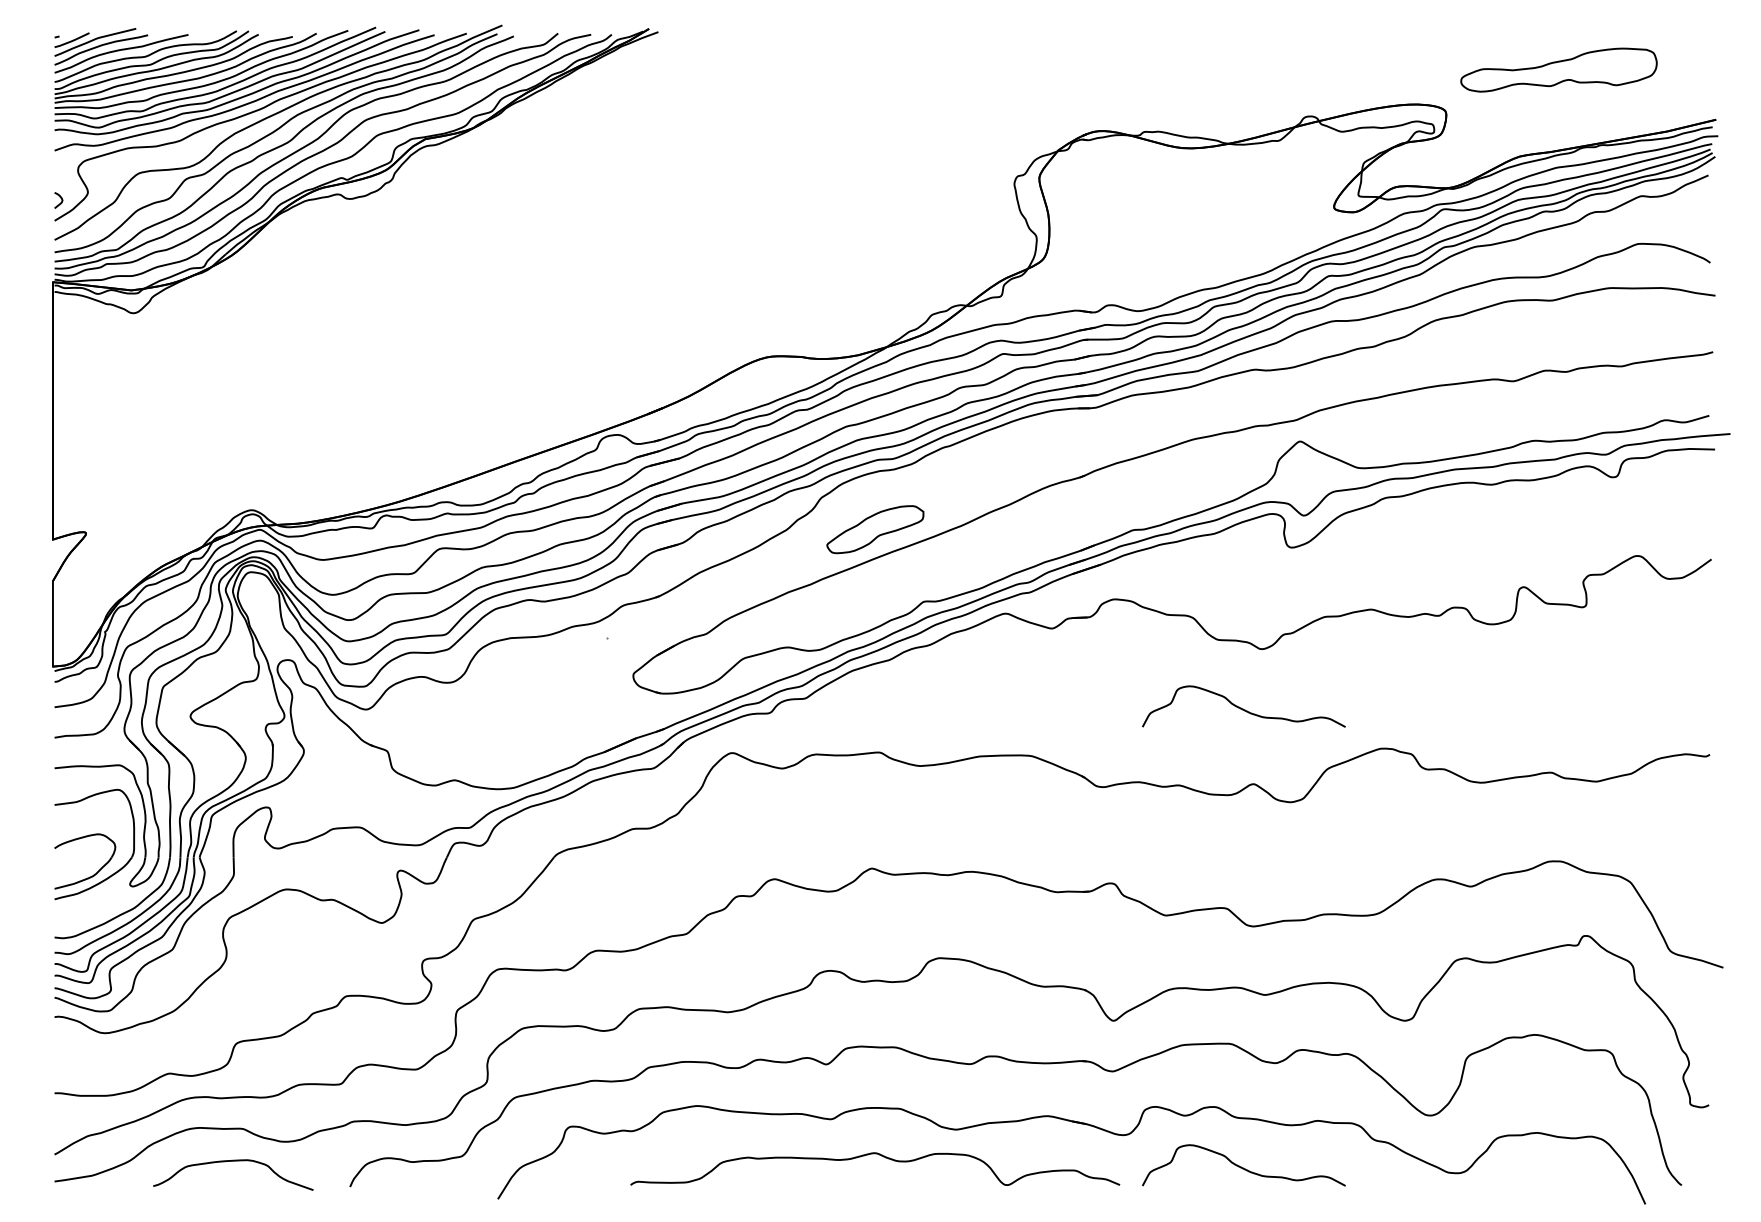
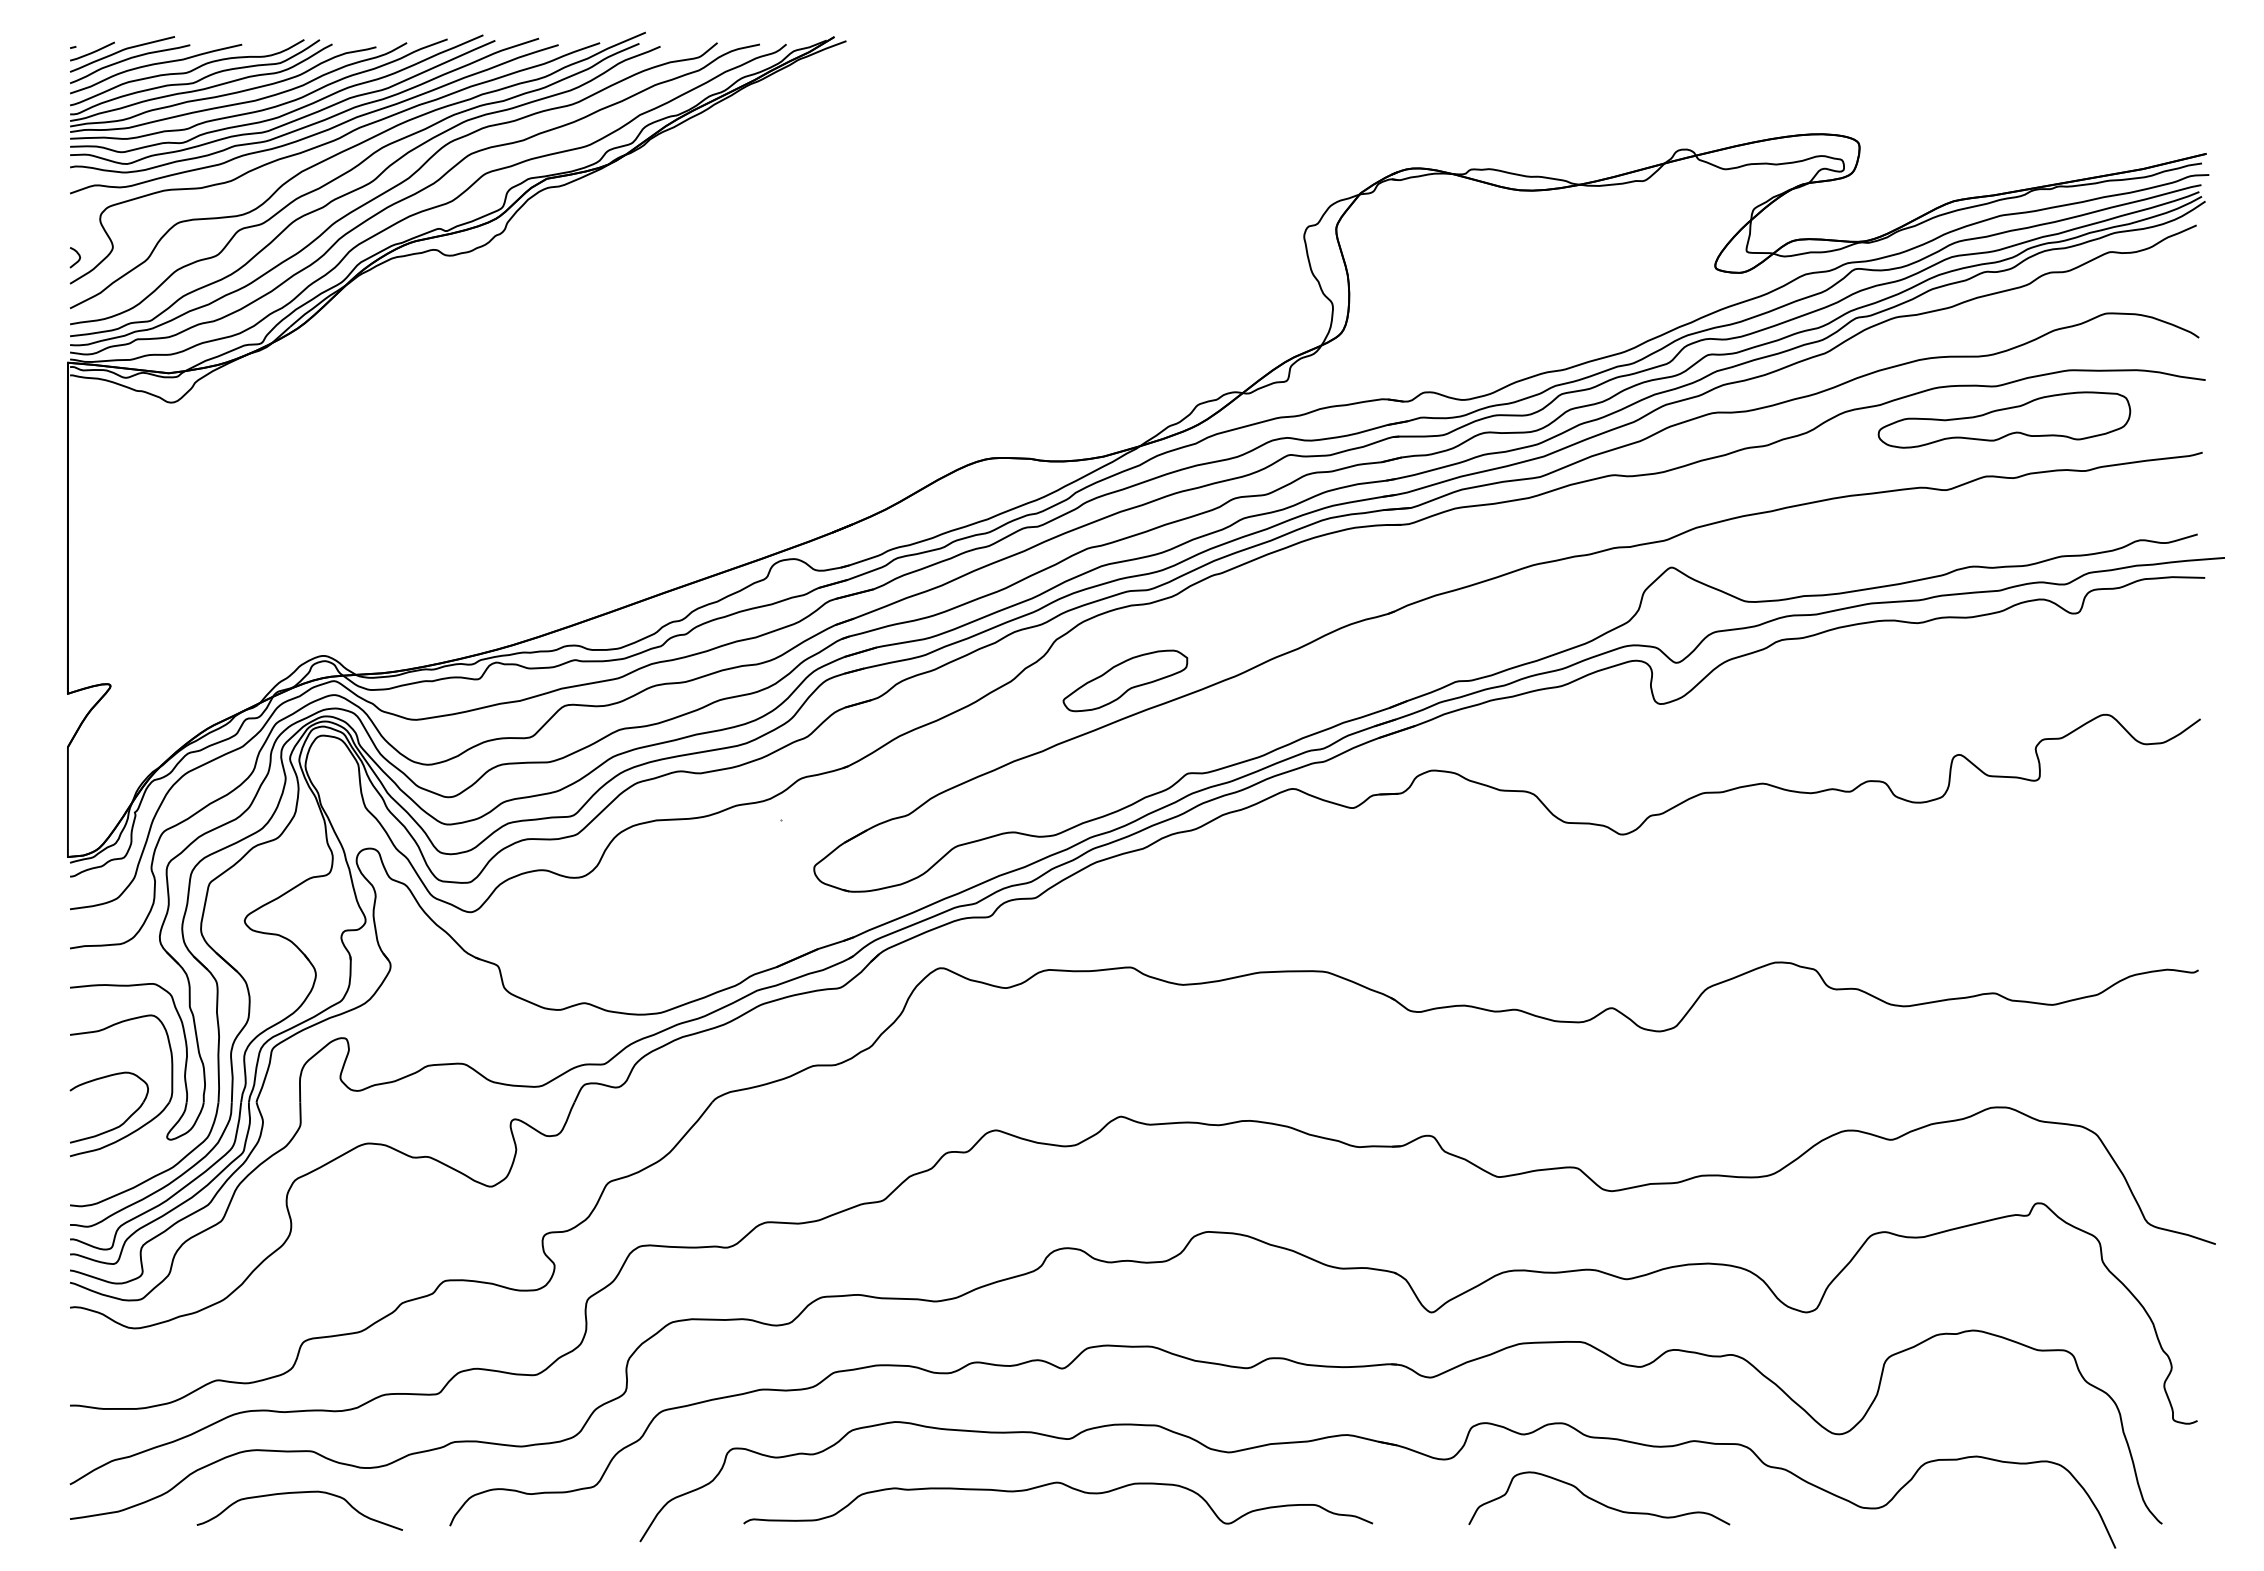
part: (1559, 69) -> (2004, 419), moved
curve: (1242, 708) -> (1597, 910), removed
curve: (879, 1155) -> (1063, 1485), moved

